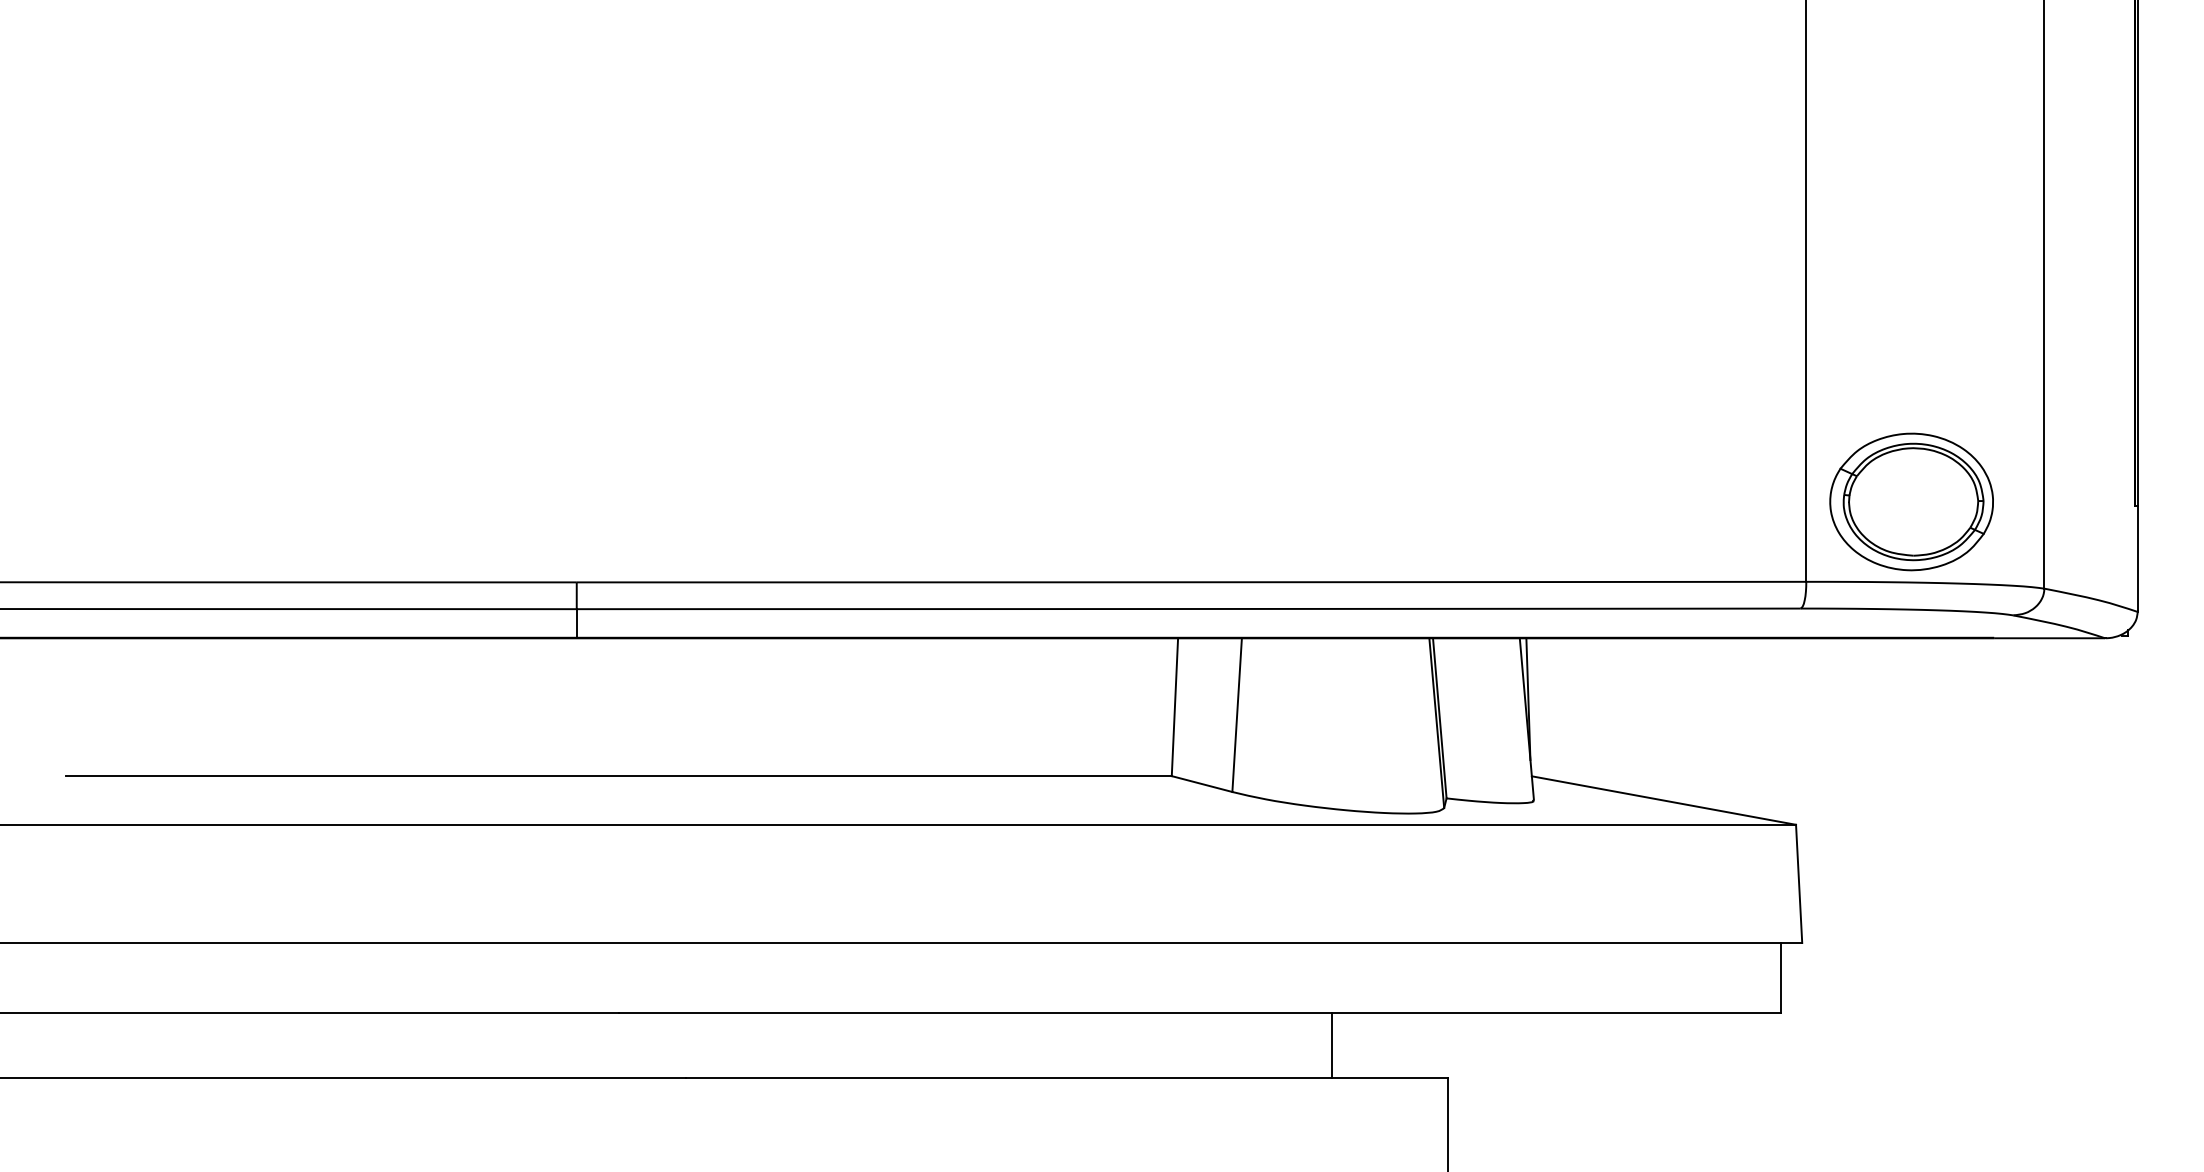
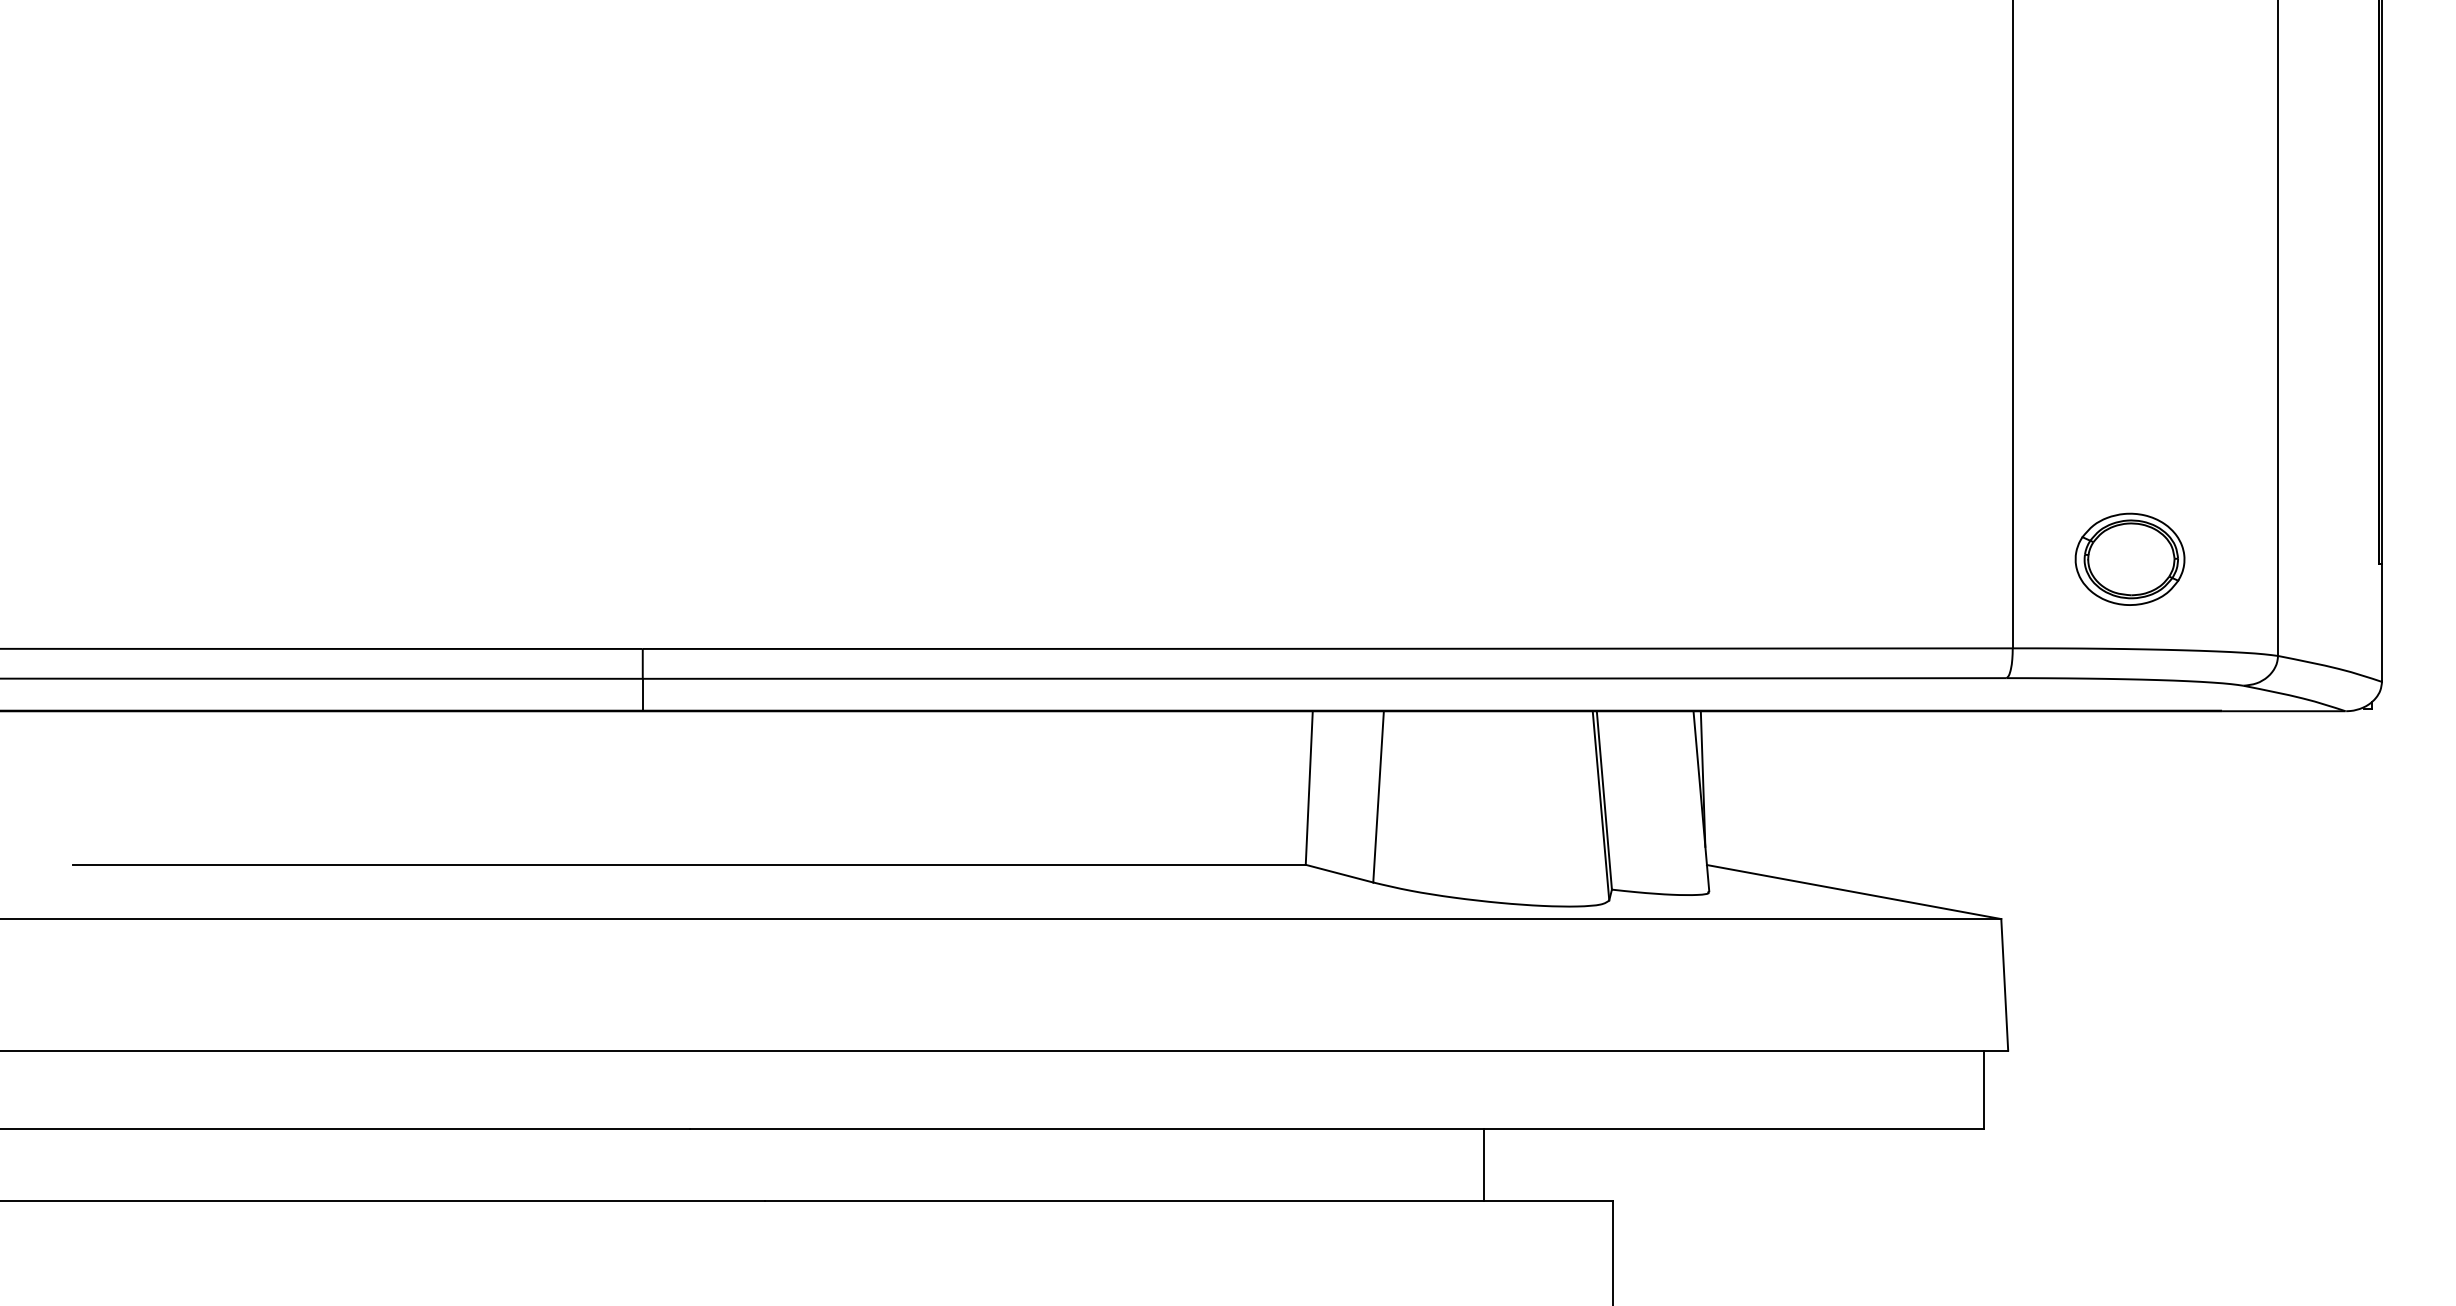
part: (1911, 501) -> (2129, 558), size x0.6

